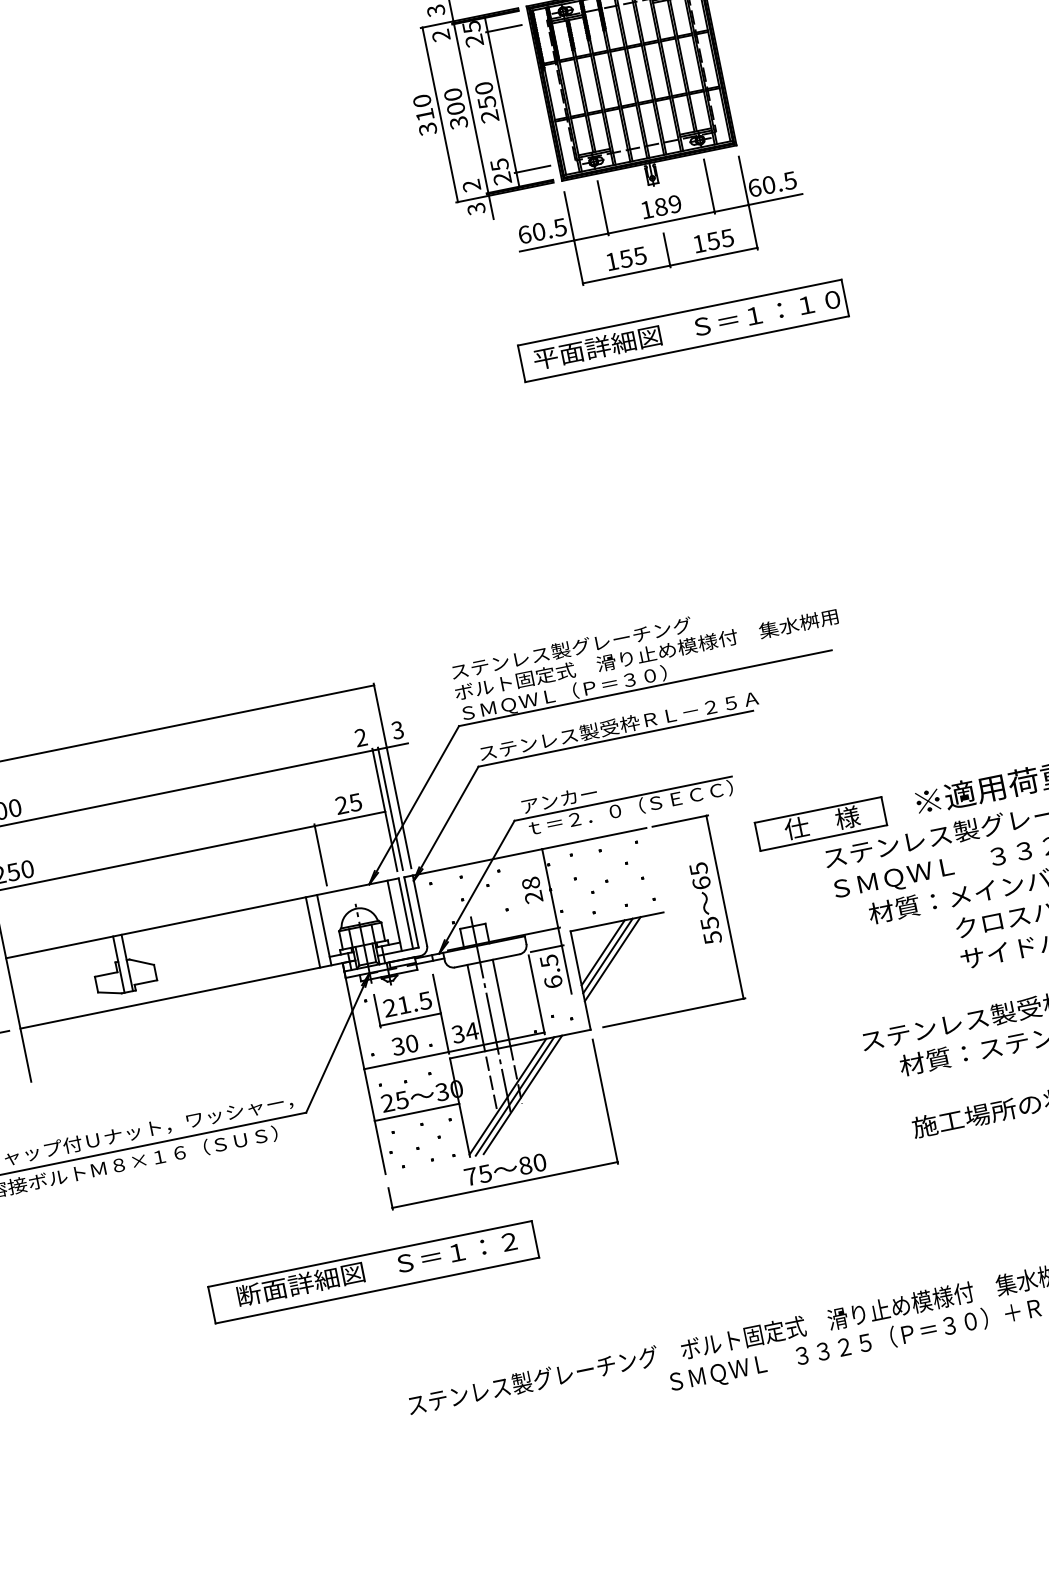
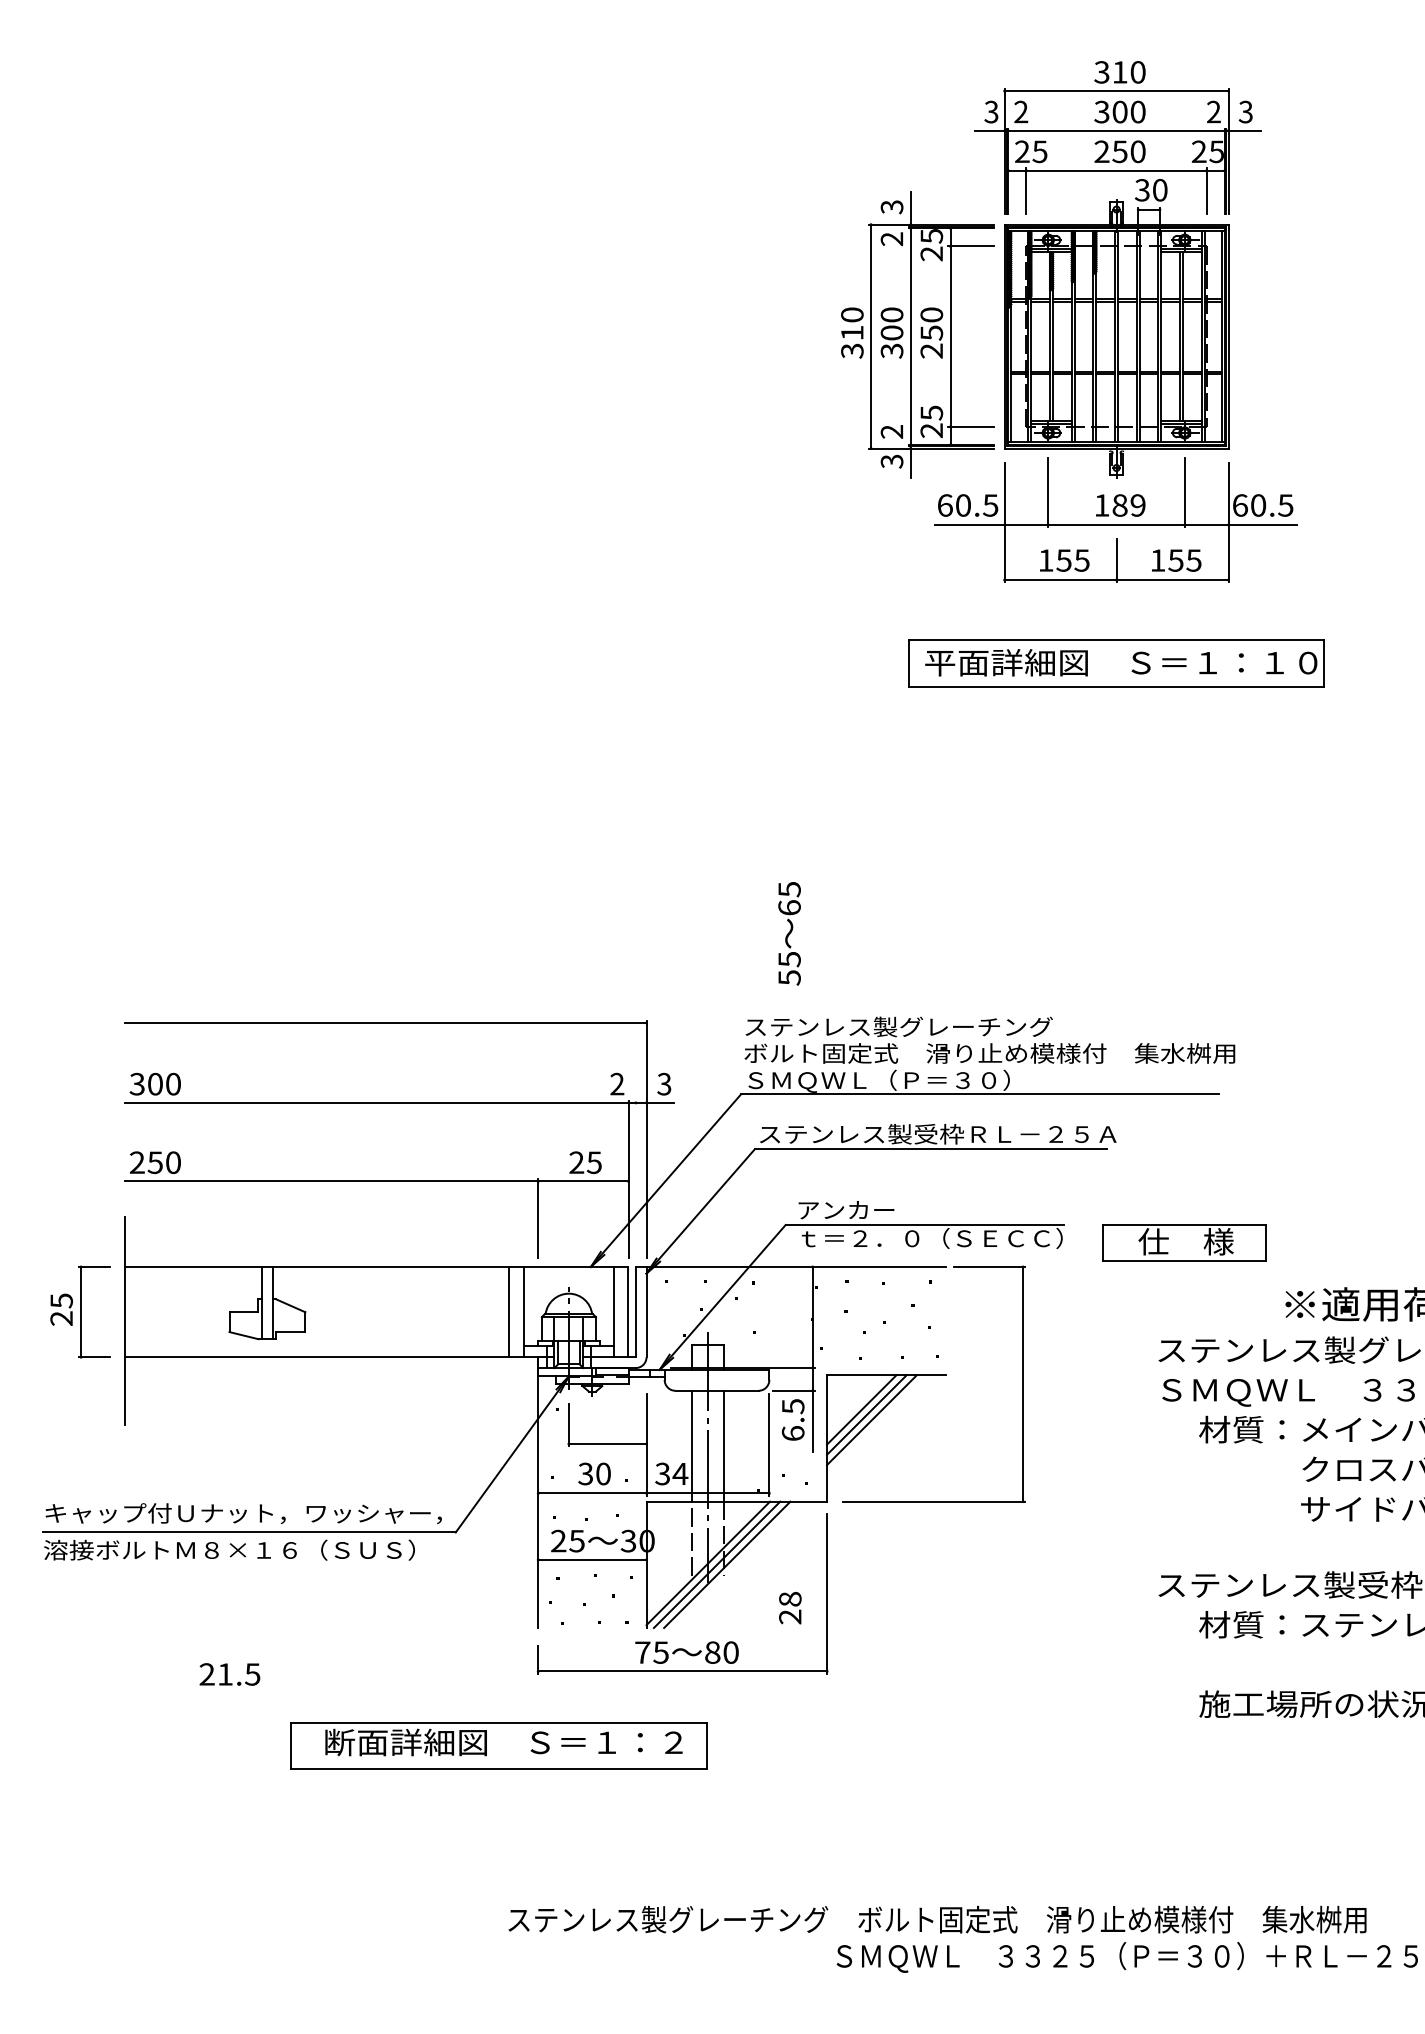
line: (390, 808) -> (635, 1178), removed
part: (821, 823) -> (1184, 1242), moved
text: (532, 890) -> (790, 1608), moved
text: (705, 903) -> (789, 933), moved
text: (407, 1004) -> (229, 1674), moved

